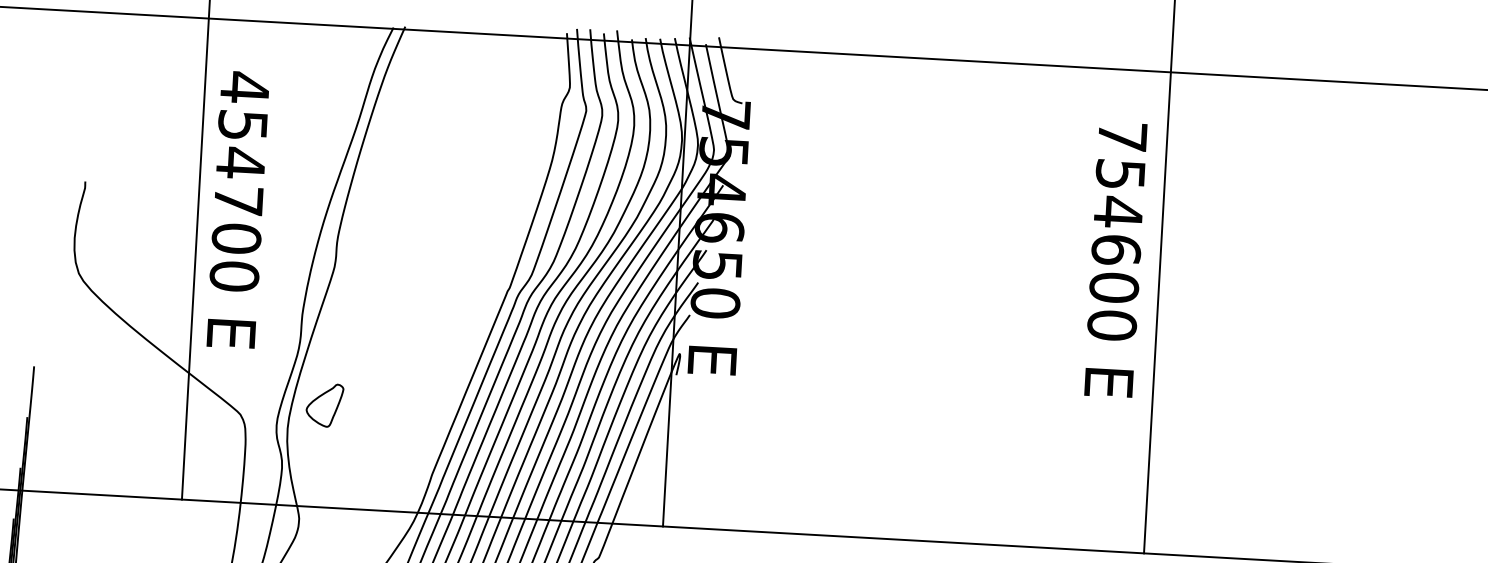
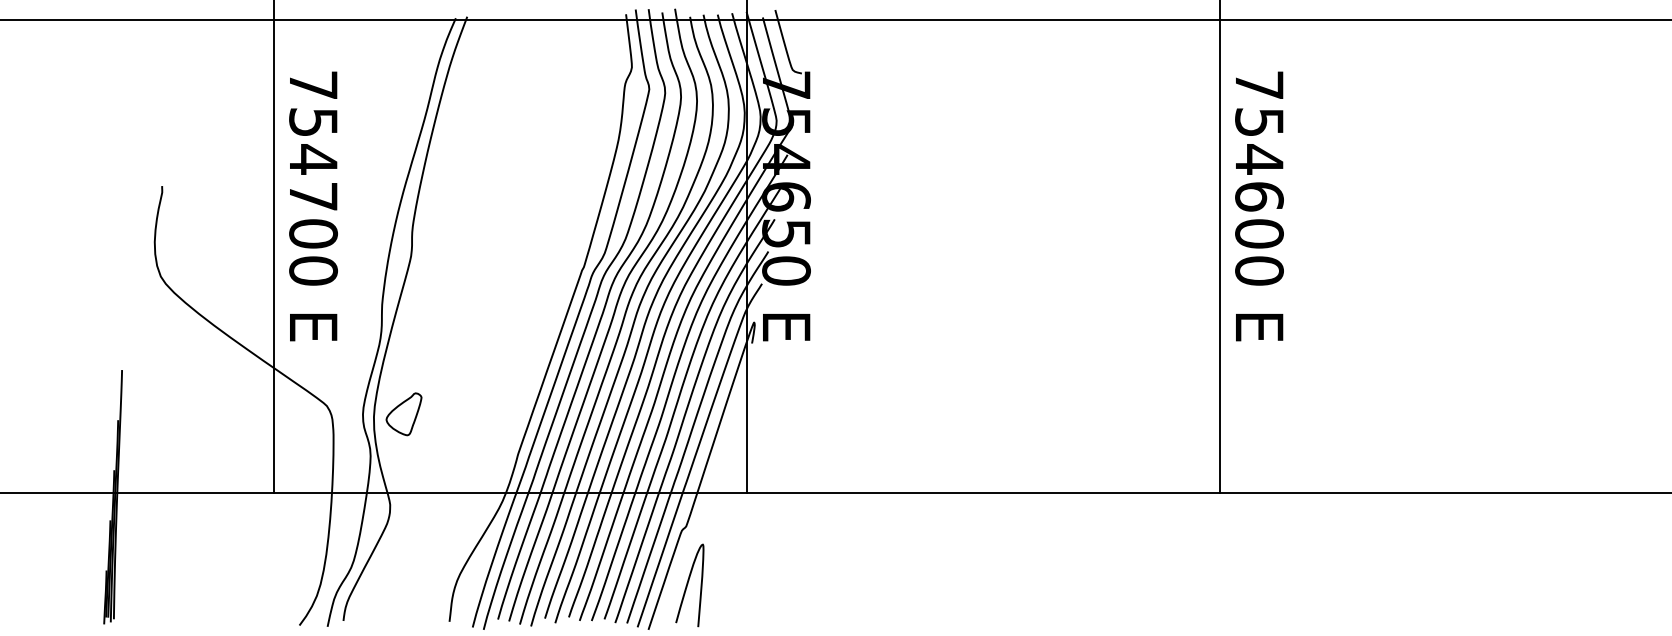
text: (245, 86) -> (313, 84), 454700 -> 754700
text: (1115, 259) -> (1259, 206), moved
part: (324, 405) -> (403, 414), moved

